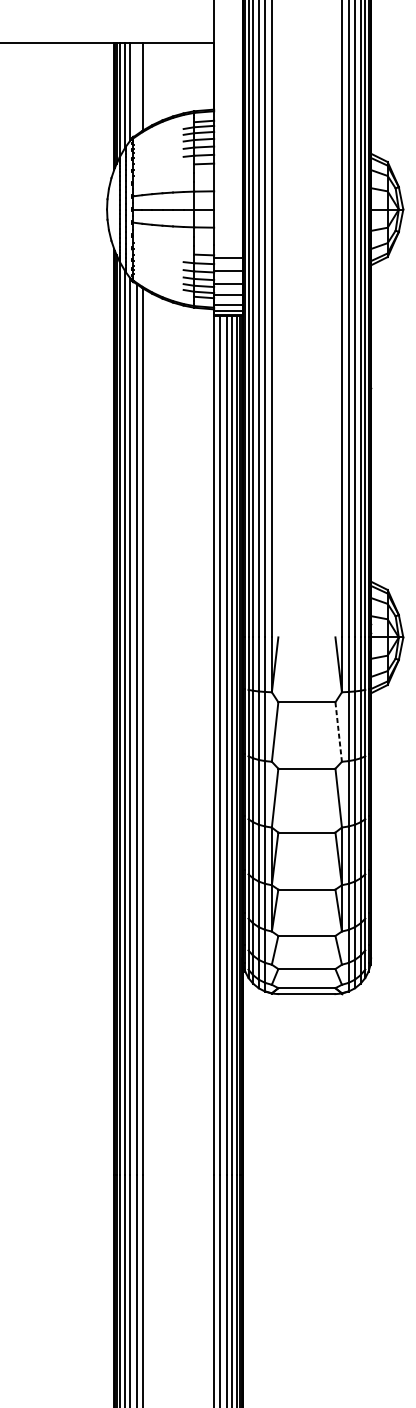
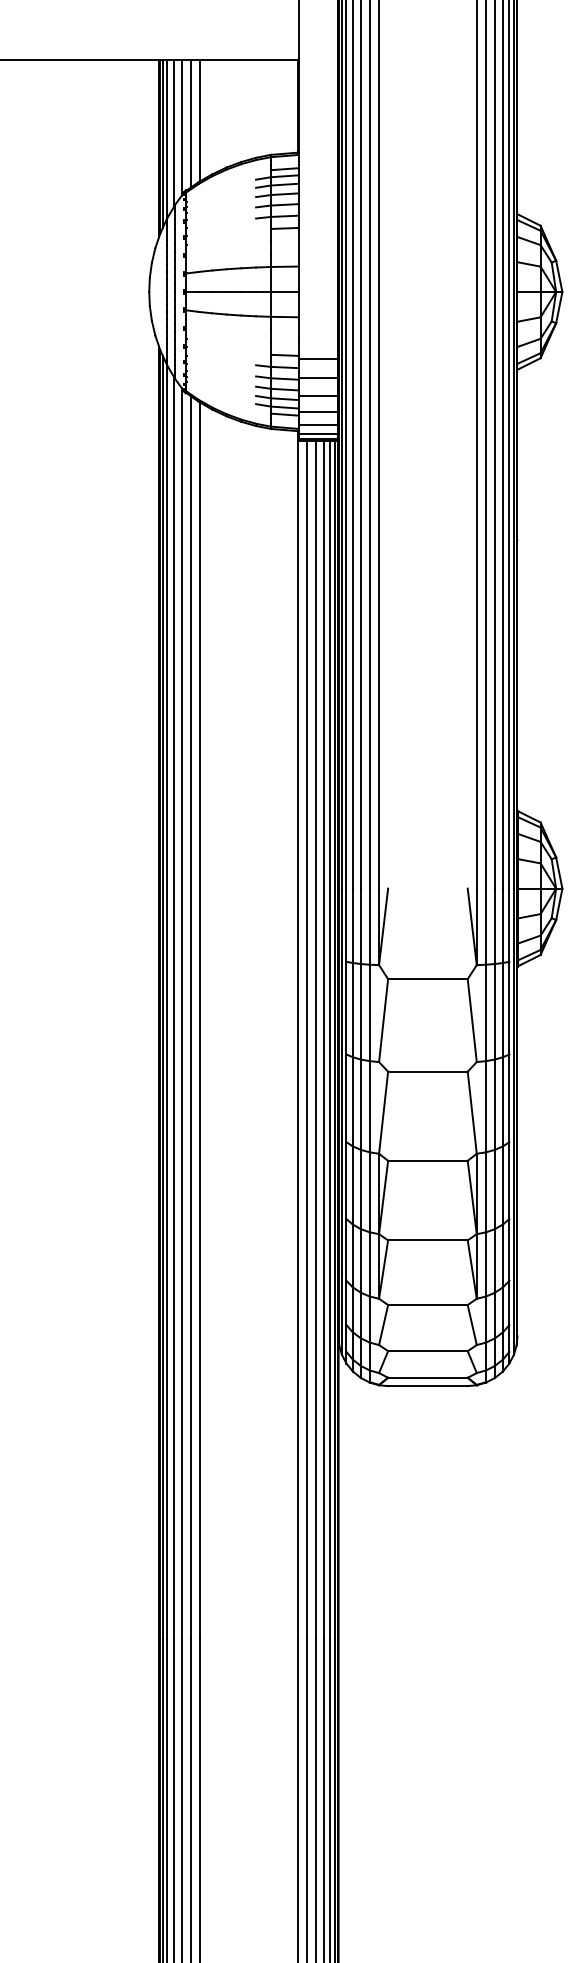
line: (136, 88) -> (190, 123), added
line: (338, 731) -> (472, 1020), dashed -> solid

